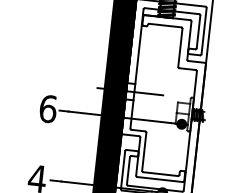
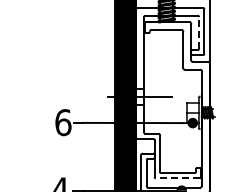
line: (198, 31) -> (199, 32), solid -> dashed
line: (159, 179) -> (177, 178), solid -> dashed

